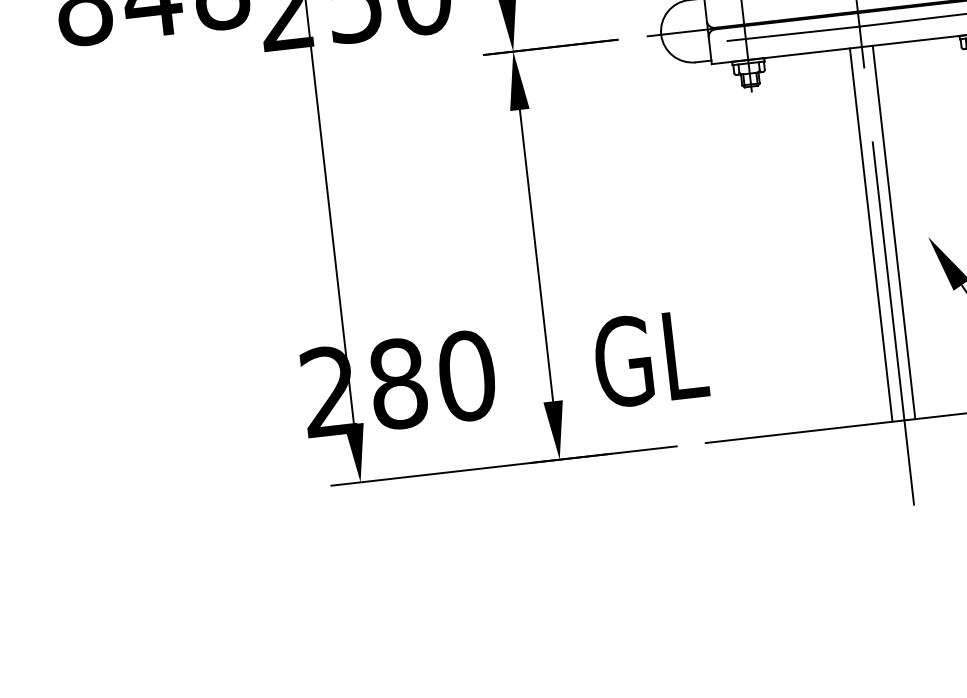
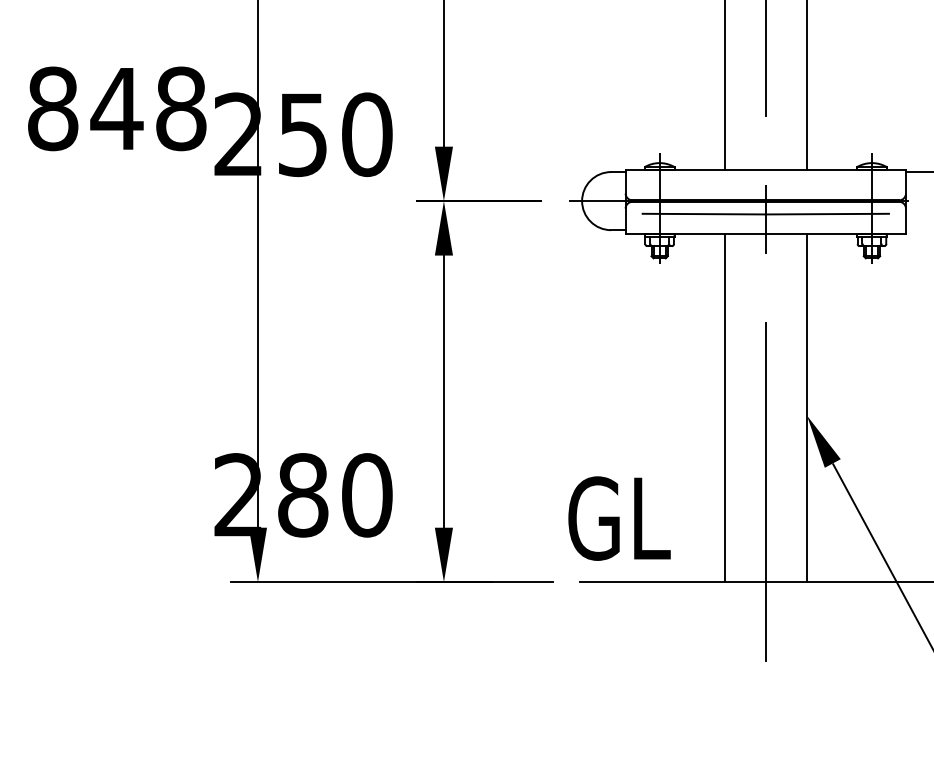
line: (893, 232) -> (806, 407), moved
line: (871, 234) -> (724, 407), moved
text: (650, 358) -> (619, 518), moved

